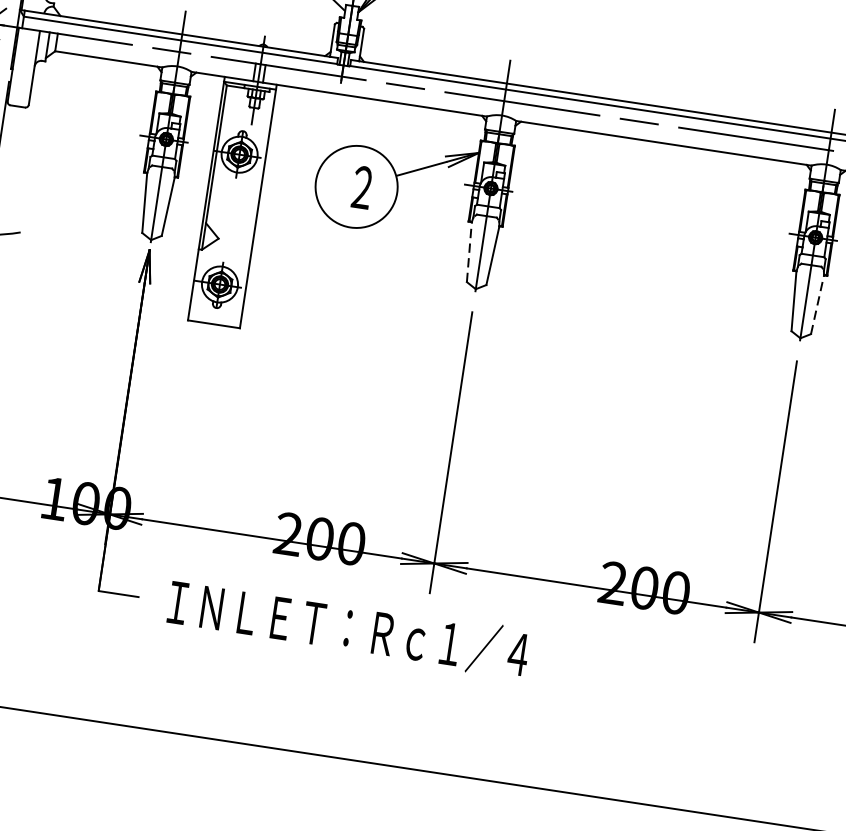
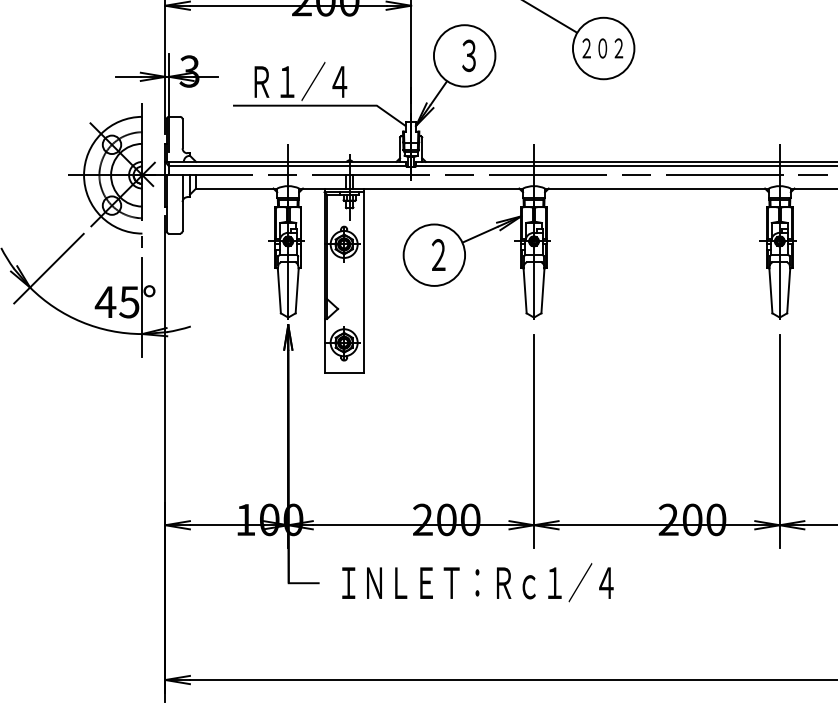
line: (469, 251) -> (525, 290), dashed -> solid
line: (817, 304) -> (788, 290), dashed -> solid

